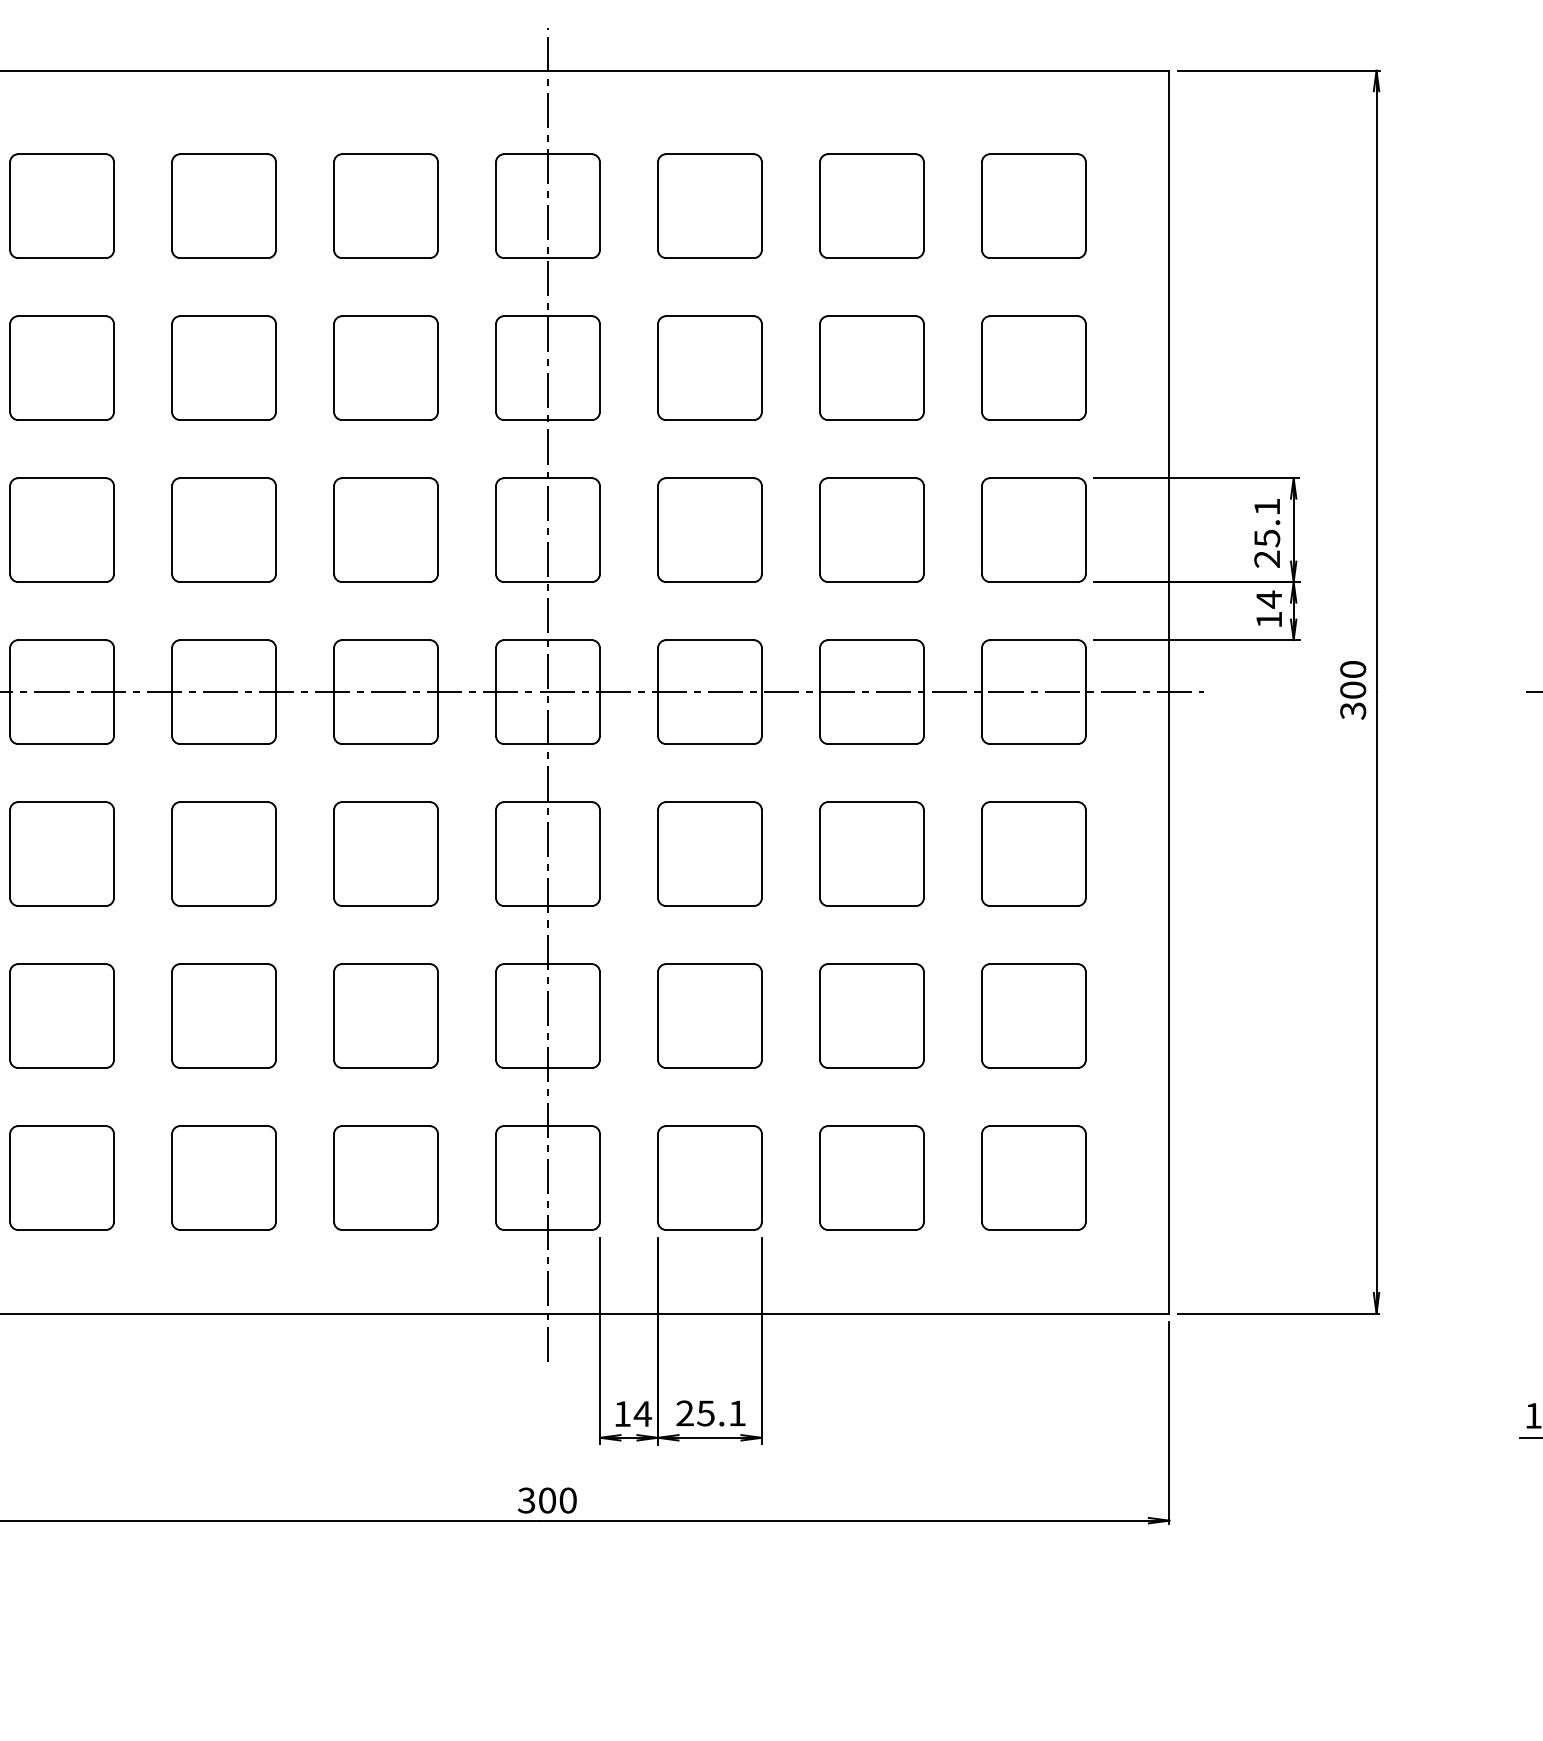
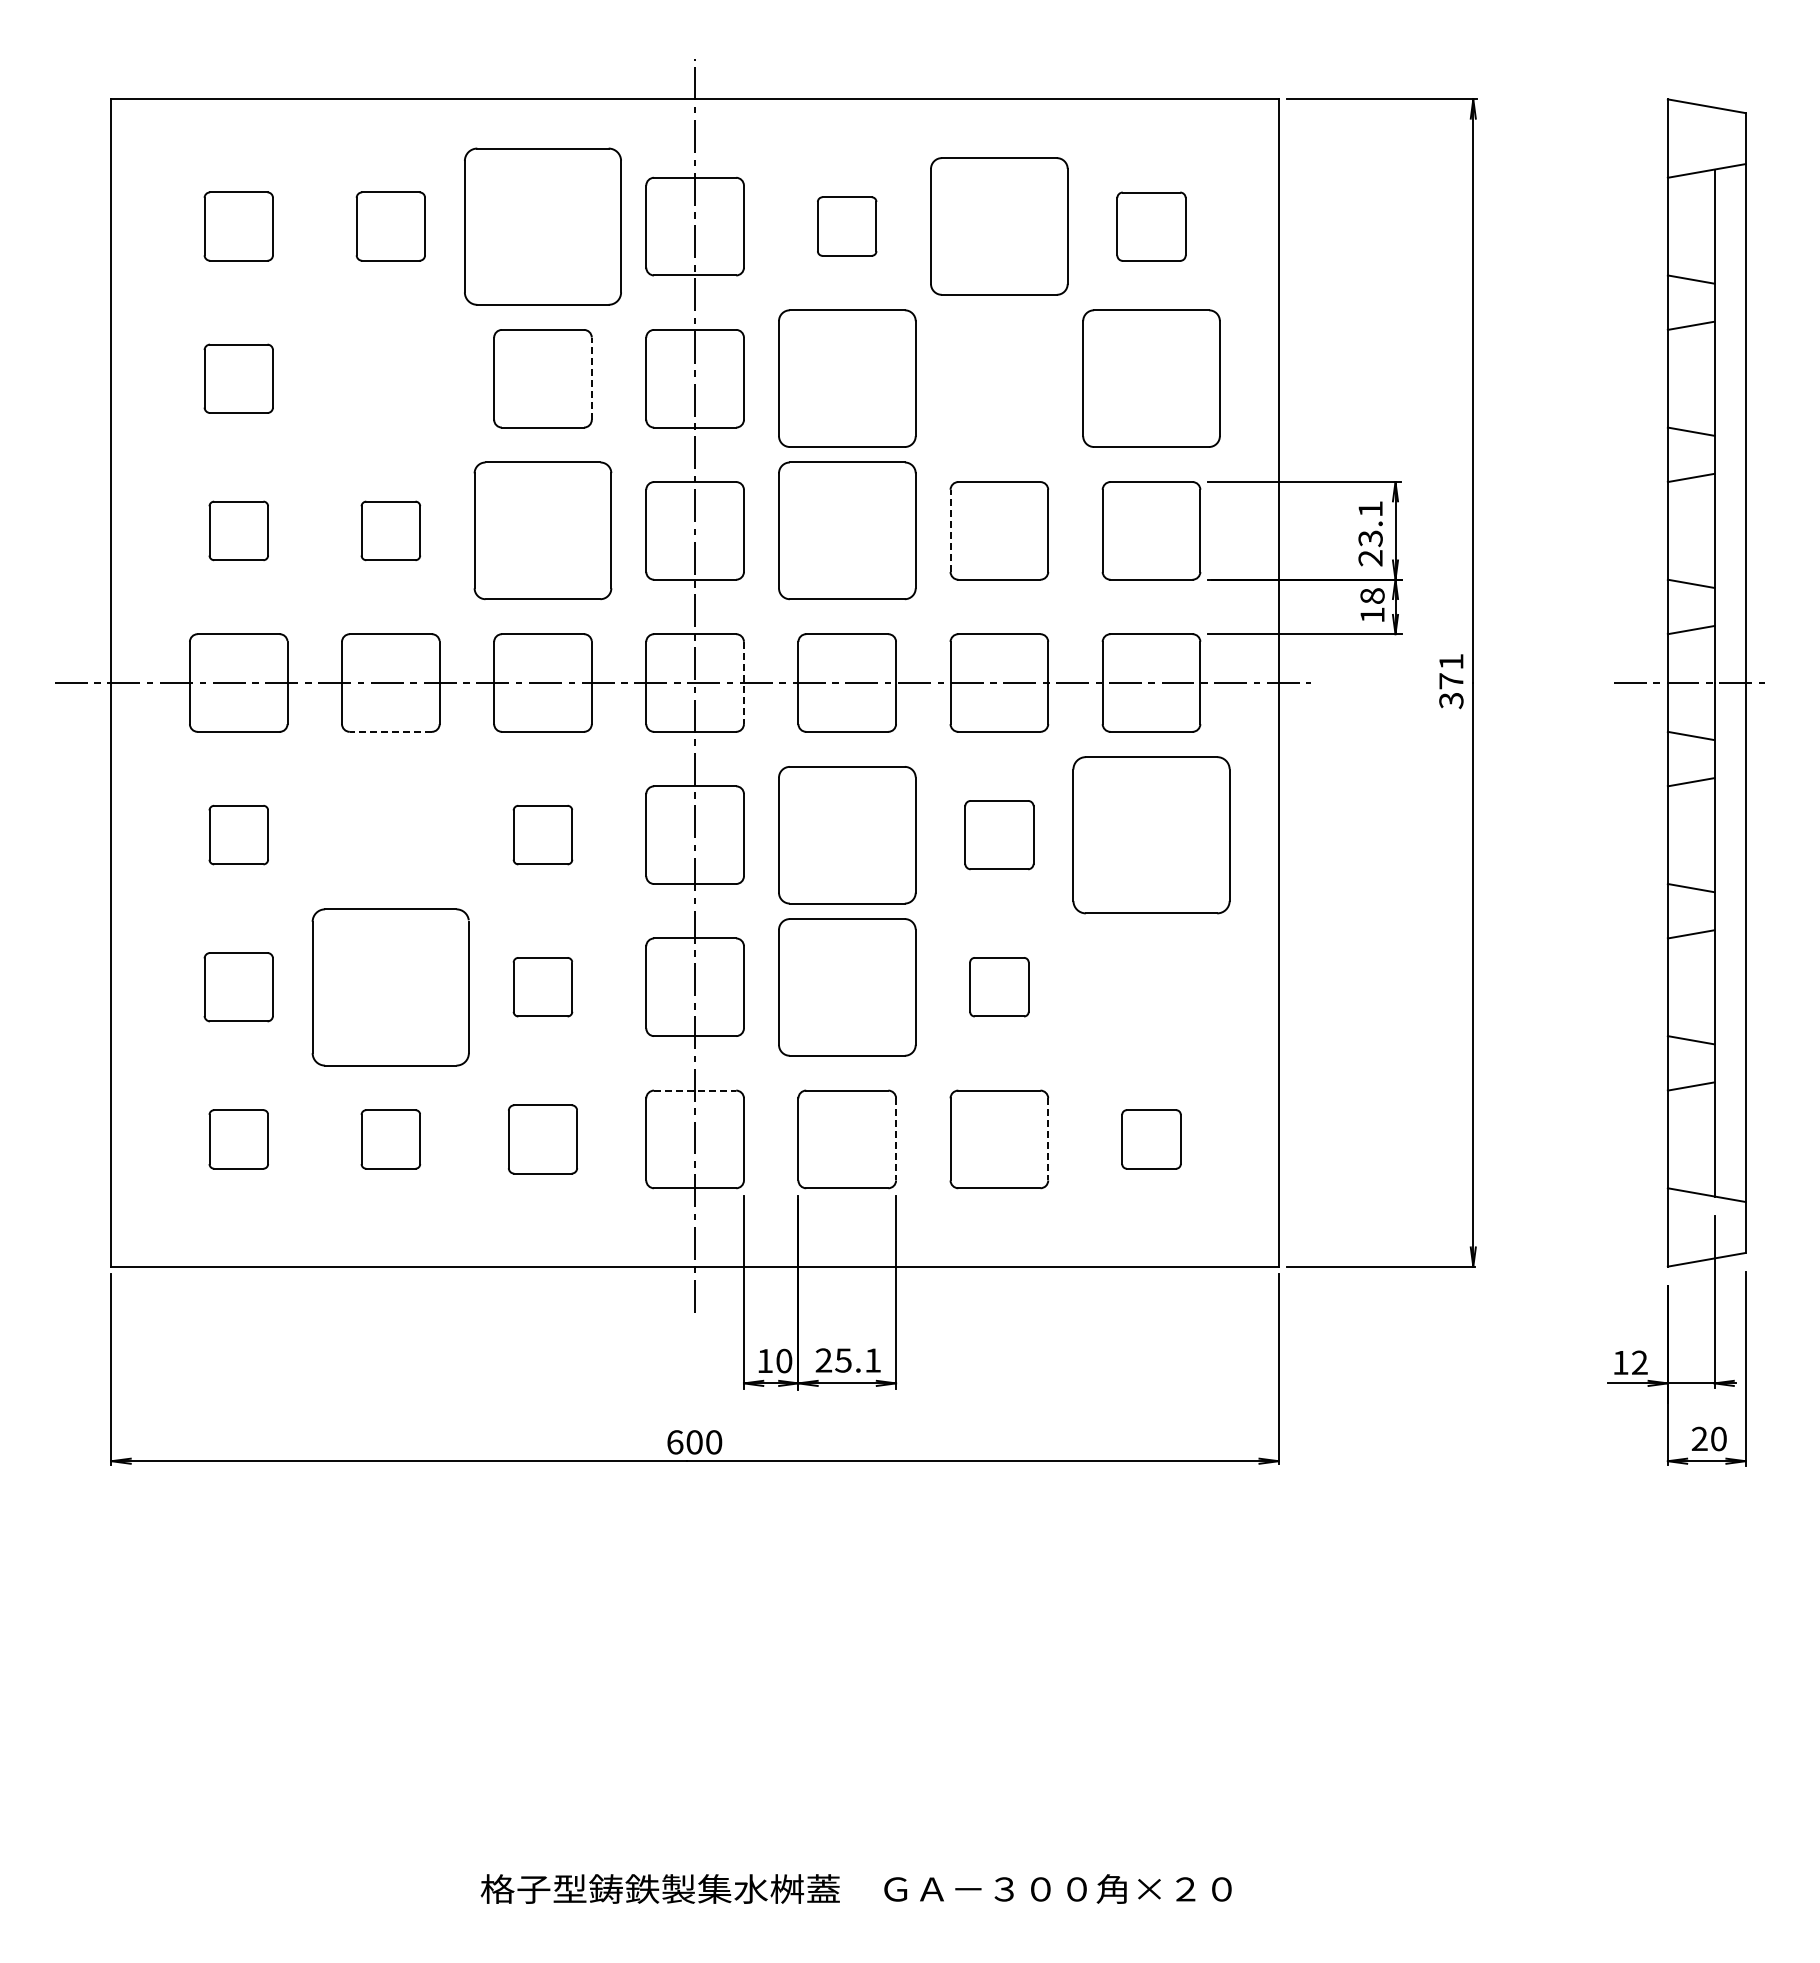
part: (61, 206) -> (238, 226), size x0.7
part: (223, 206) -> (390, 226), size x0.7
part: (385, 206) -> (542, 226), size x1.6
part: (709, 206) -> (846, 226), size x0.6
part: (872, 206) -> (999, 226), size x1.4
part: (1033, 206) -> (1151, 226), size x0.7
part: (61, 367) -> (238, 378), size x0.7
part: (223, 367) -> (390, 378), removed
line: (437, 367) -> (591, 378), solid -> dashed
part: (709, 367) -> (846, 378), size x1.4
part: (872, 367) -> (999, 378), removed
part: (1033, 367) -> (1151, 378), size x1.4
part: (61, 529) -> (238, 530), size x0.6
part: (223, 529) -> (390, 530), size x0.6
part: (385, 529) -> (542, 530), size x1.4
part: (709, 529) -> (846, 530), size x1.4
line: (819, 529) -> (950, 530), solid -> dashed
text: (1267, 538) -> (1370, 538), 25.1 -> 23.1
text: (1269, 598) -> (1372, 595), 14 -> 18
text: (1353, 679) -> (1451, 671), 300 -> 371
line: (599, 692) -> (743, 683), solid -> dashed
line: (223, 743) -> (390, 731), solid -> dashed
part: (61, 853) -> (238, 834), size x0.6
part: (223, 853) -> (390, 834), removed
part: (385, 853) -> (542, 834), size x0.6
part: (709, 853) -> (846, 834), size x1.4
part: (872, 853) -> (999, 834), size x0.7
part: (1033, 853) -> (1151, 834), size x1.6
part: (61, 1015) -> (238, 986), size x0.7
part: (223, 1015) -> (390, 986), size x1.6
part: (385, 1015) -> (542, 986), size x0.6
part: (709, 1015) -> (846, 986), size x1.4
part: (872, 1015) -> (999, 986), size x0.6
part: (1033, 1015) -> (1151, 986), removed
line: (548, 1125) -> (695, 1090), solid -> dashed
part: (61, 1178) -> (238, 1139), size x0.6
part: (223, 1178) -> (390, 1139), size x0.6
part: (385, 1178) -> (542, 1139), size x0.7
line: (762, 1178) -> (896, 1139), solid -> dashed
line: (924, 1178) -> (1048, 1139), solid -> dashed
part: (1033, 1178) -> (1151, 1139), size x0.6
text: (642, 1413) -> (783, 1360), 14 -> 10
text: (526, 1500) -> (674, 1442), 300 -> 600

